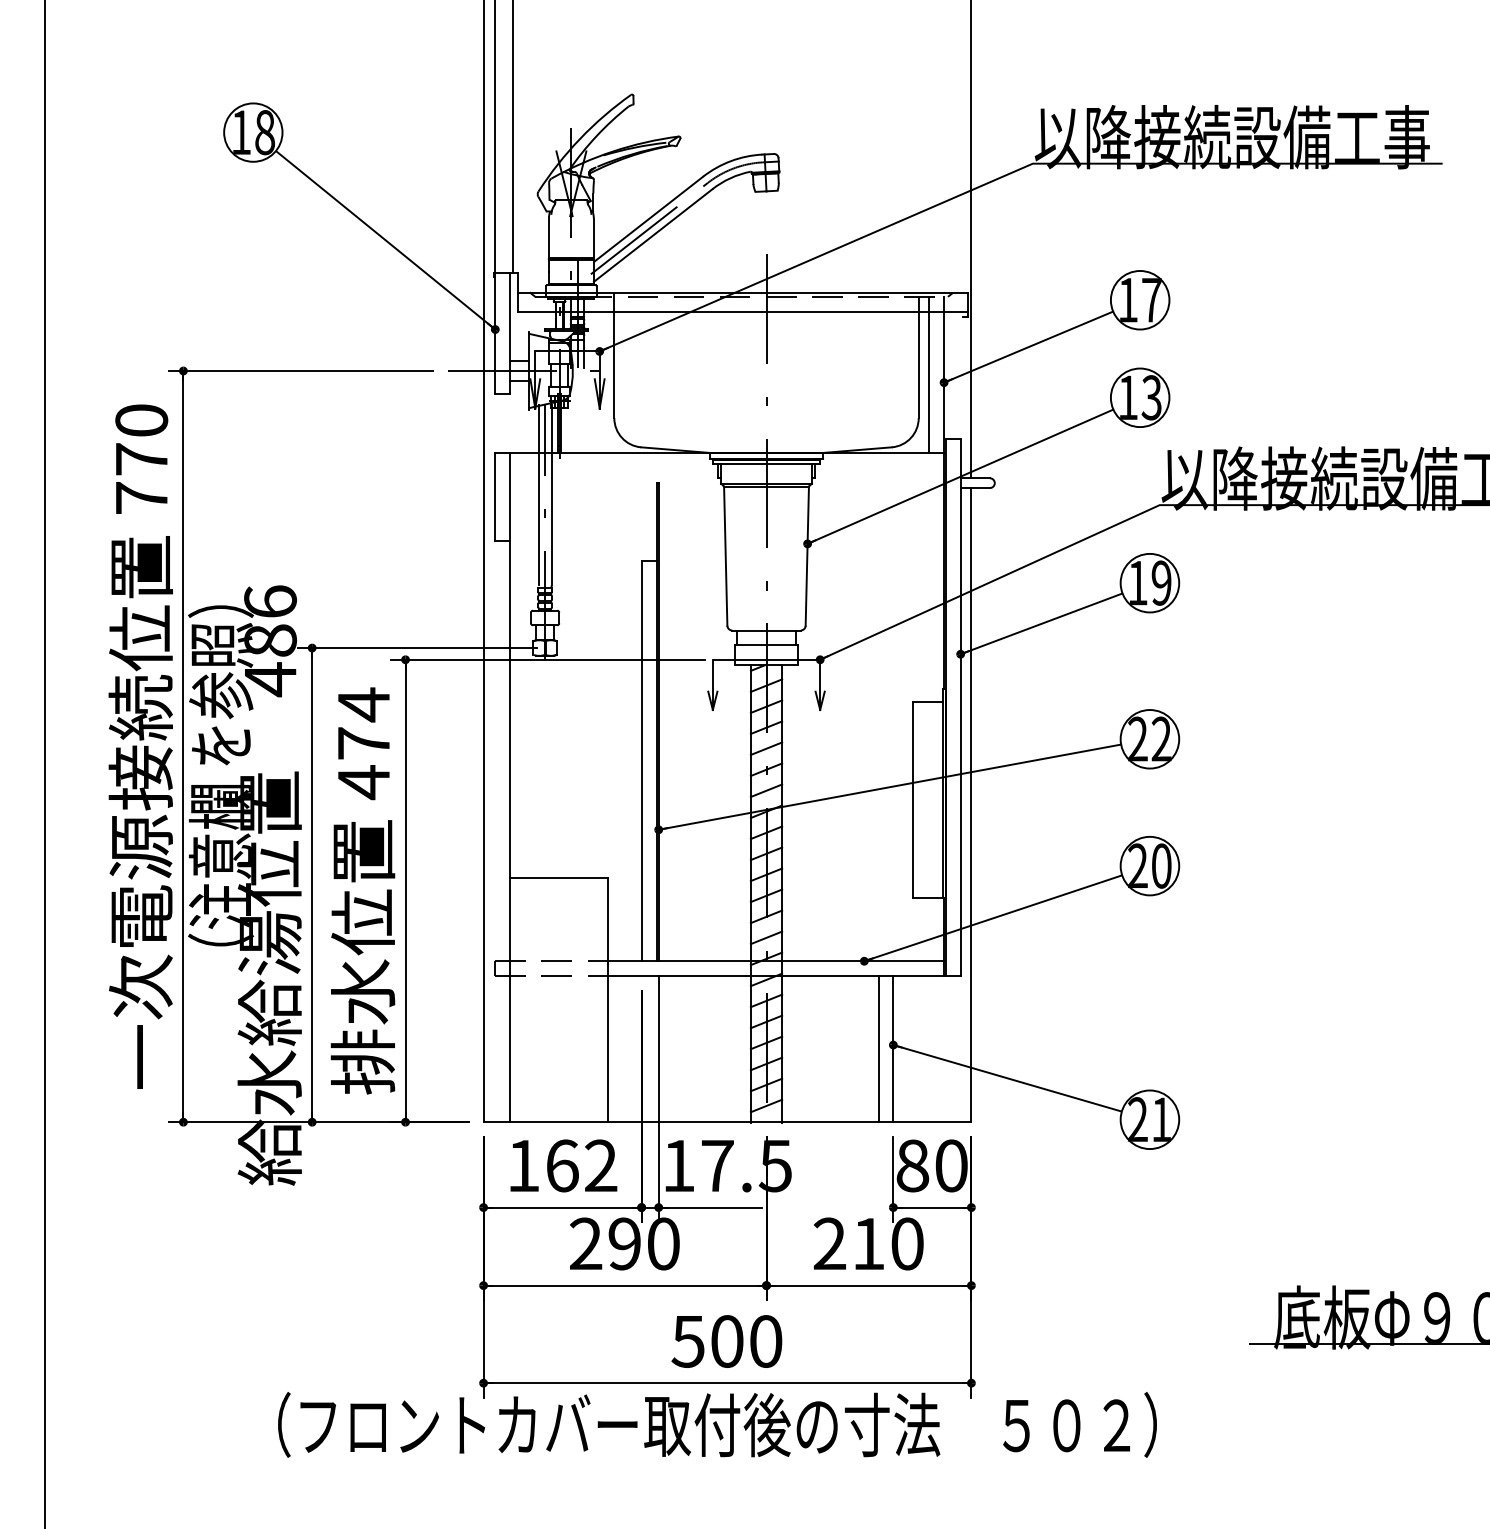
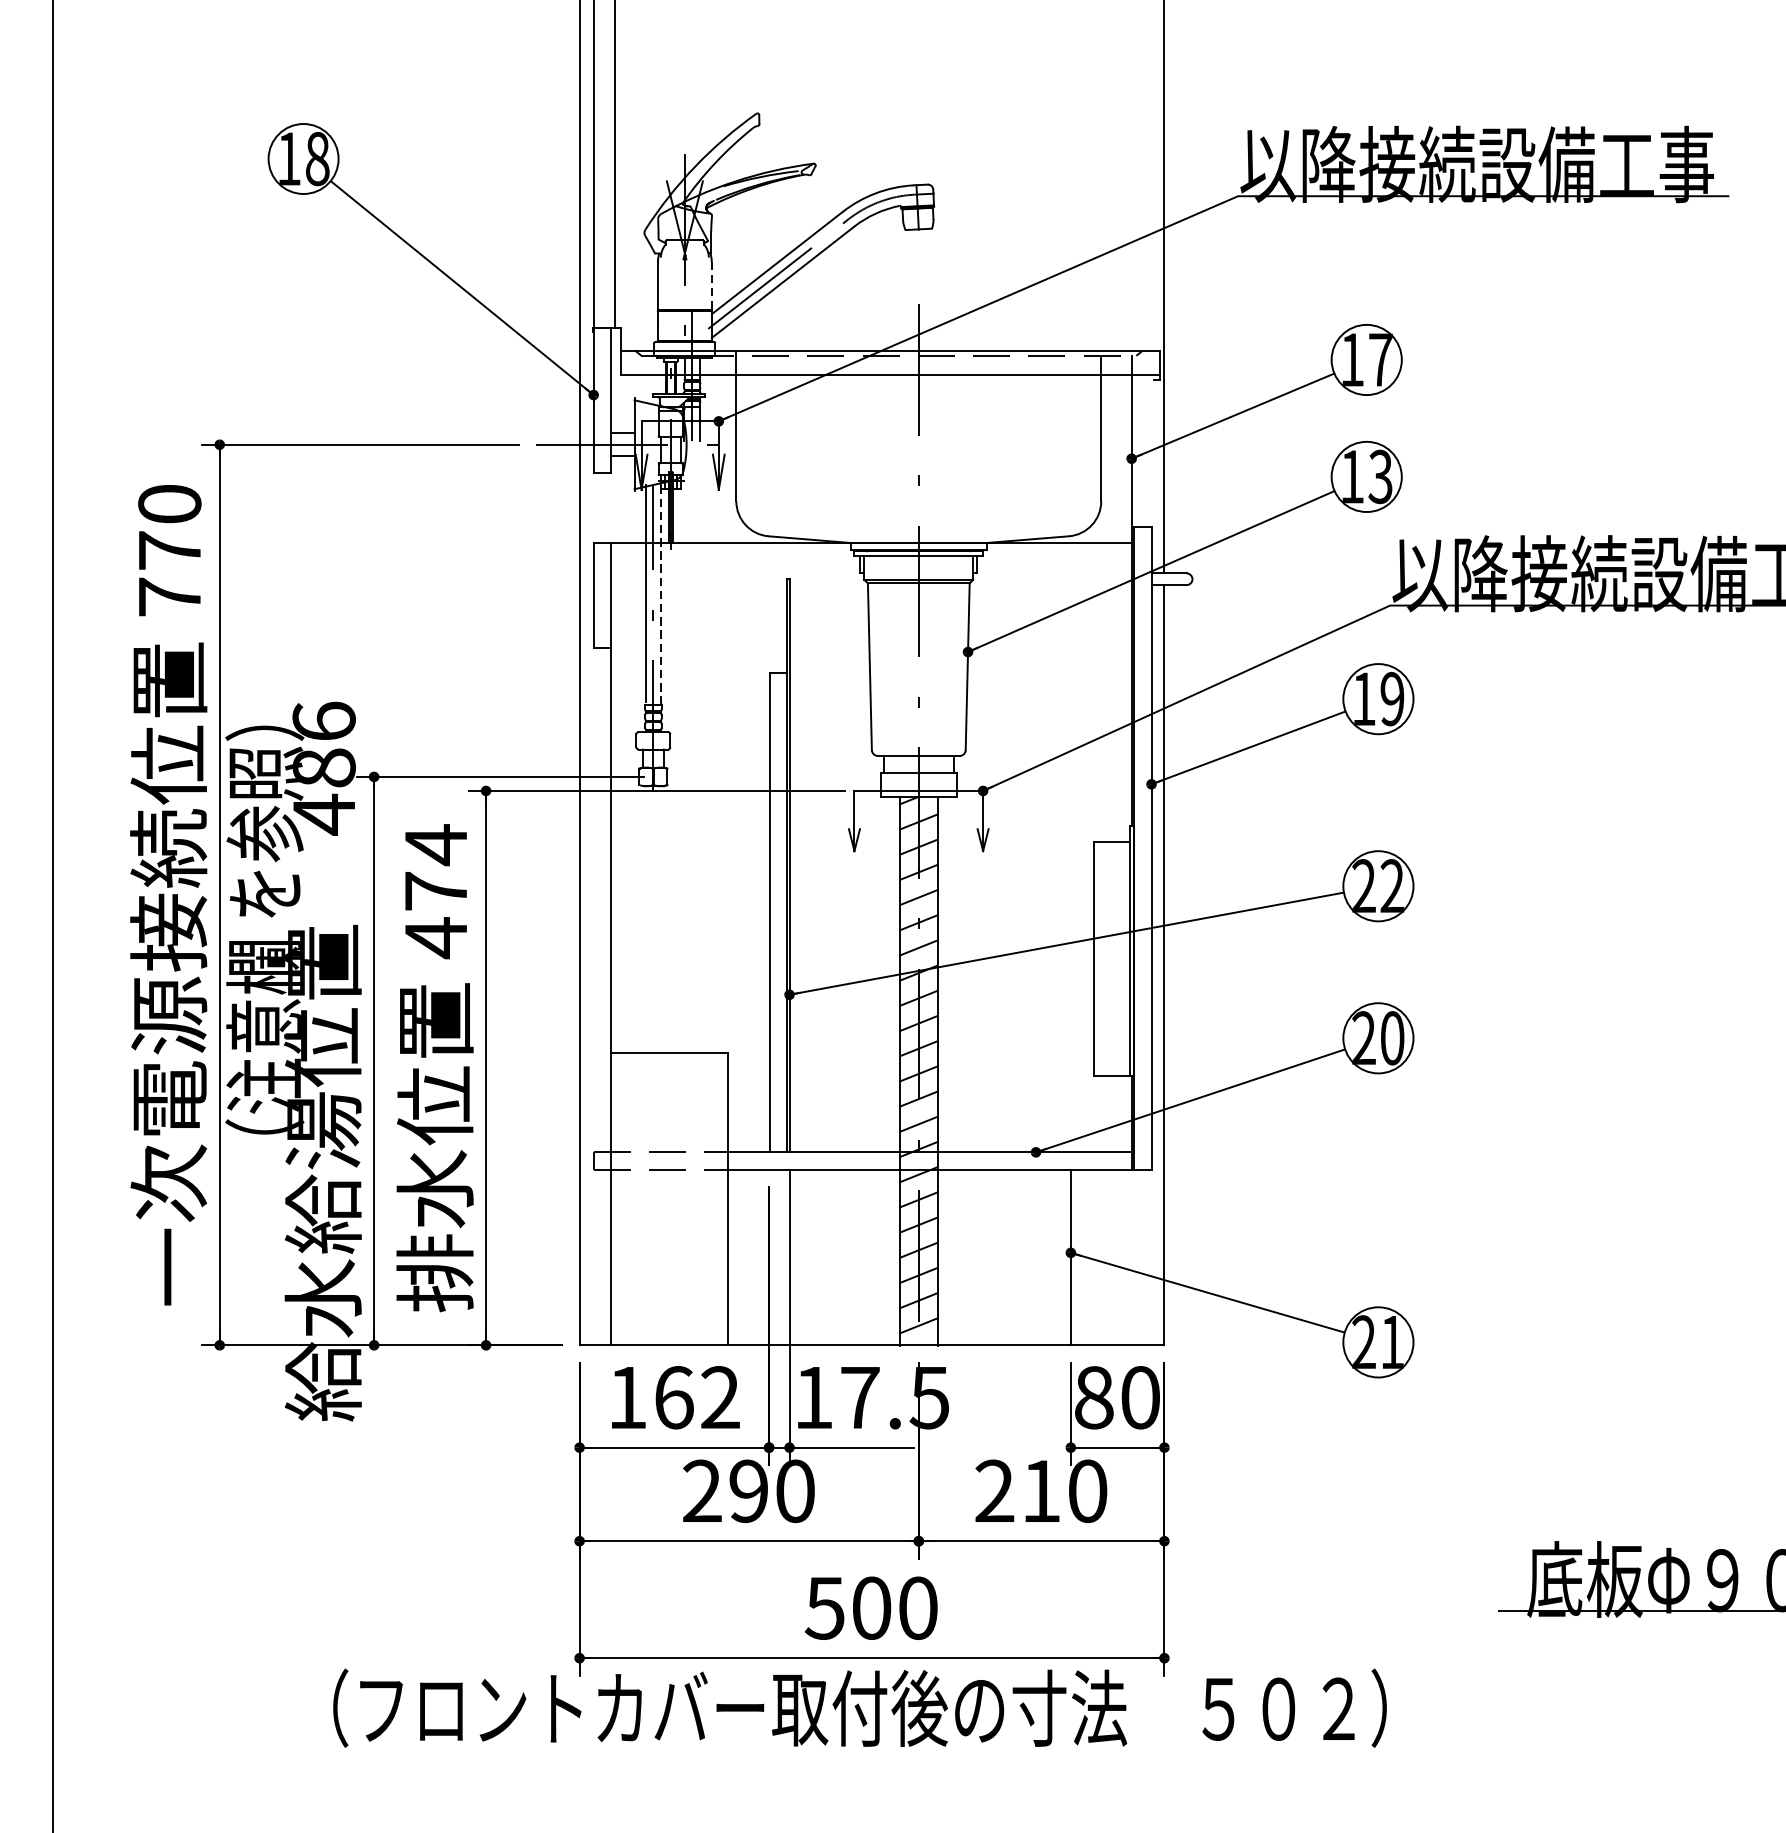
line: (593, 238) -> (711, 285), solid -> dashed
line: (929, 374) -> (1114, 448), removed
line: (551, 495) -> (661, 594), solid -> dashed
line: (878, 1048) -> (1053, 1256), removed

